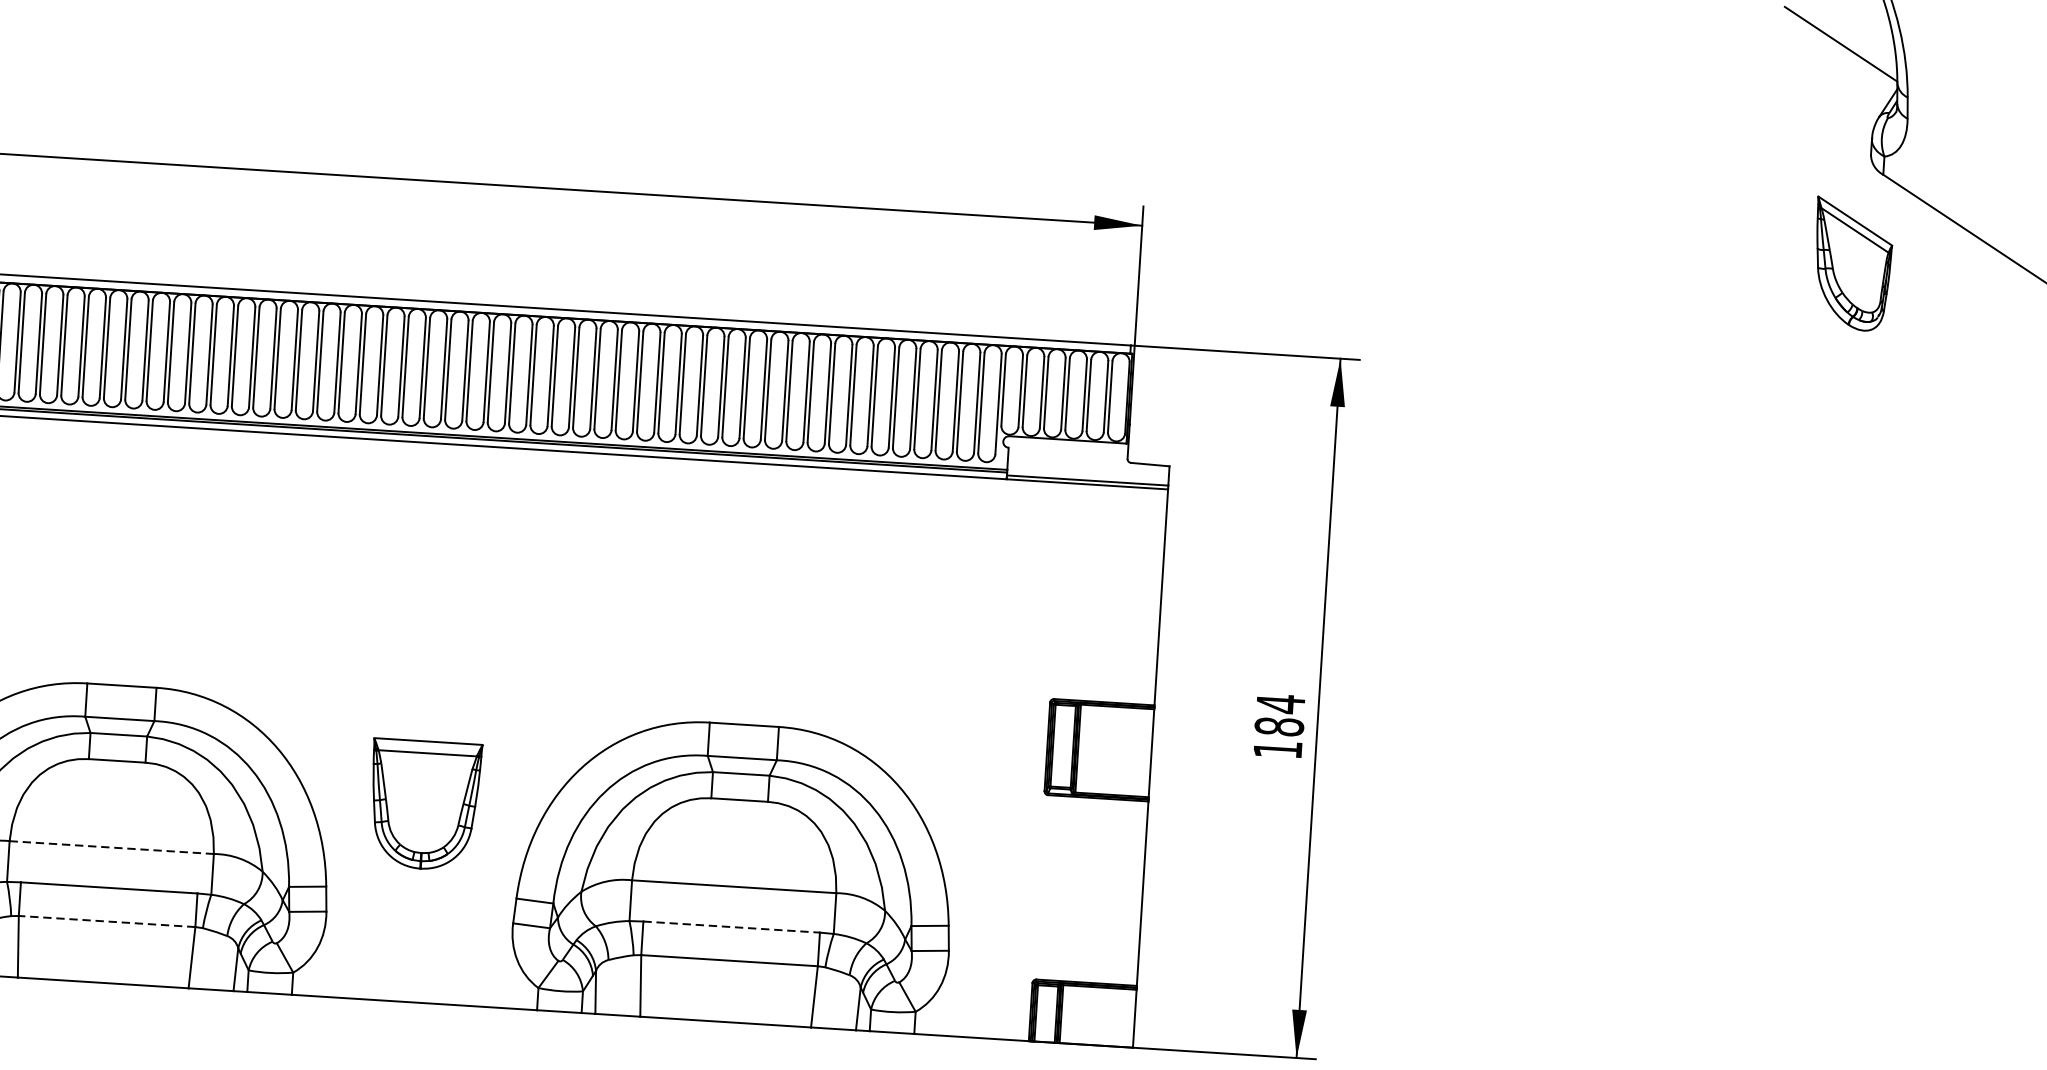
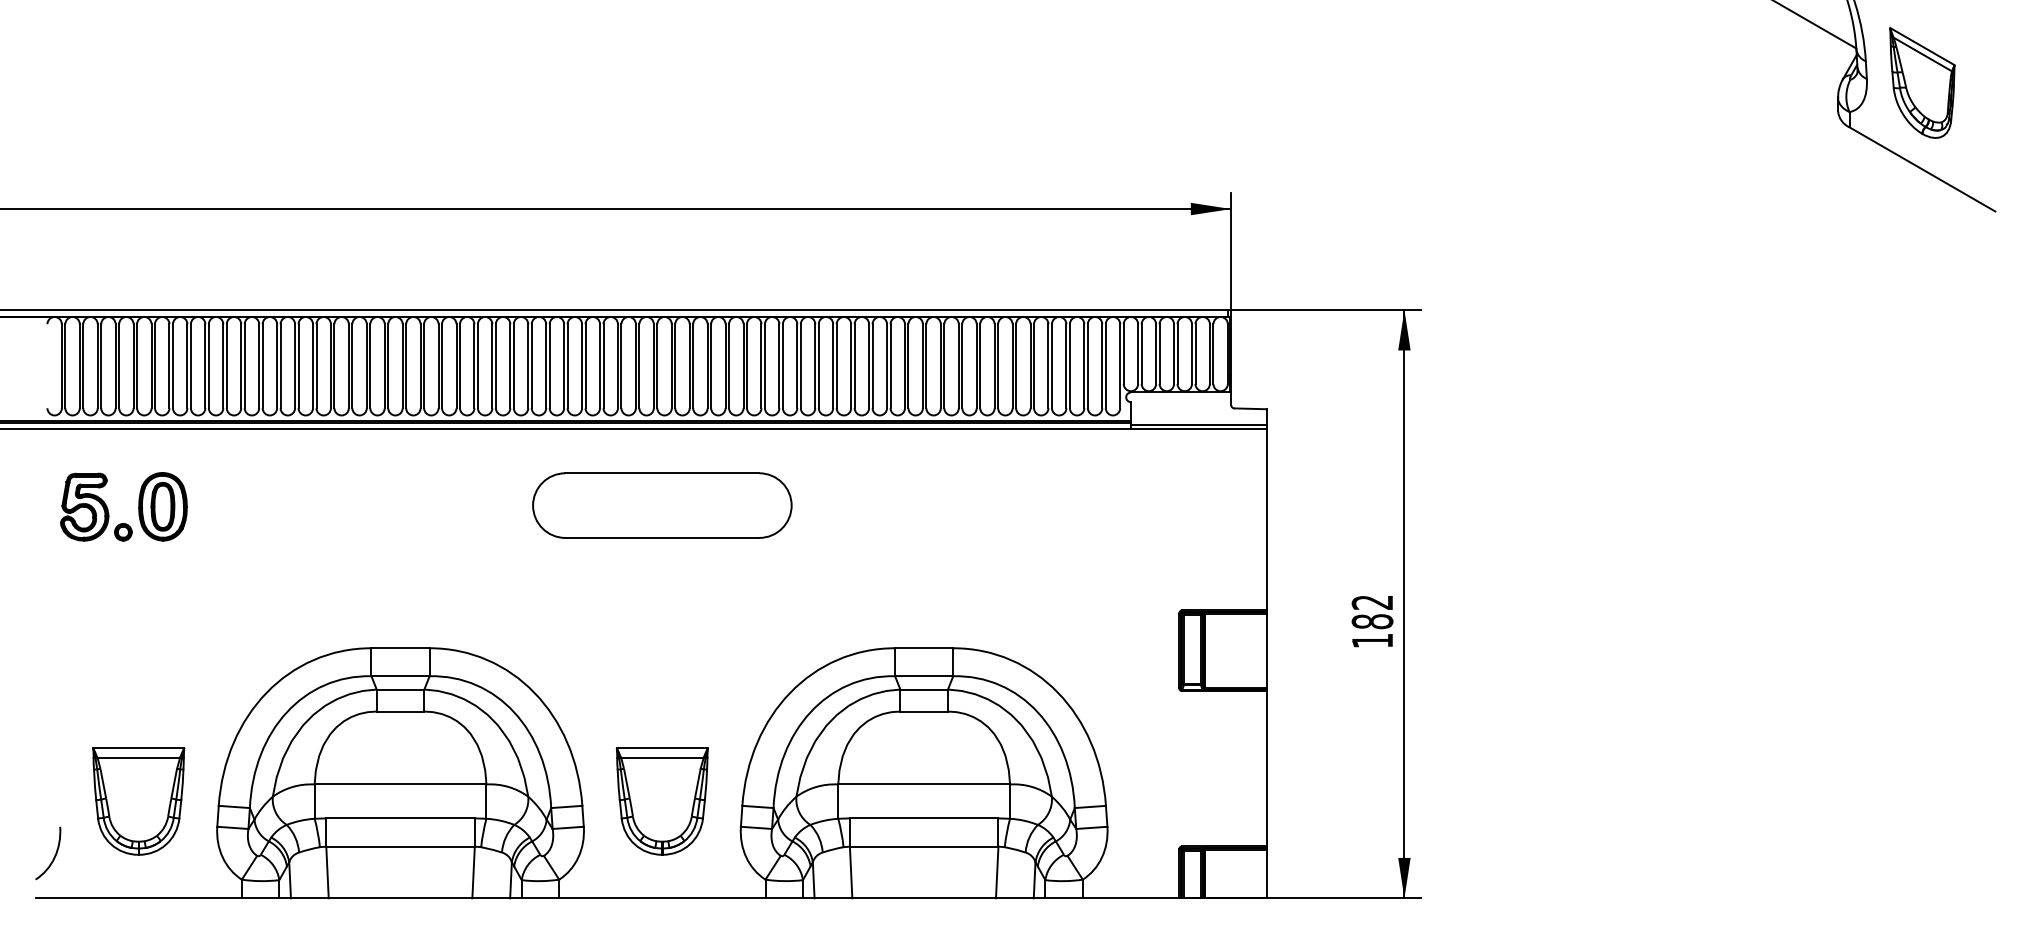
part: (1852, 263) -> (1922, 82), moved
part: (443, 535) -> (662, 505), added
text: (1279, 703) -> (1371, 602), 184 -> 182
part: (423, 805) -> (661, 801), moved
line: (111, 847) -> (400, 784), dashed -> solid
line: (107, 921) -> (400, 846), dashed -> solid
line: (732, 927) -> (924, 818), dashed -> solid

